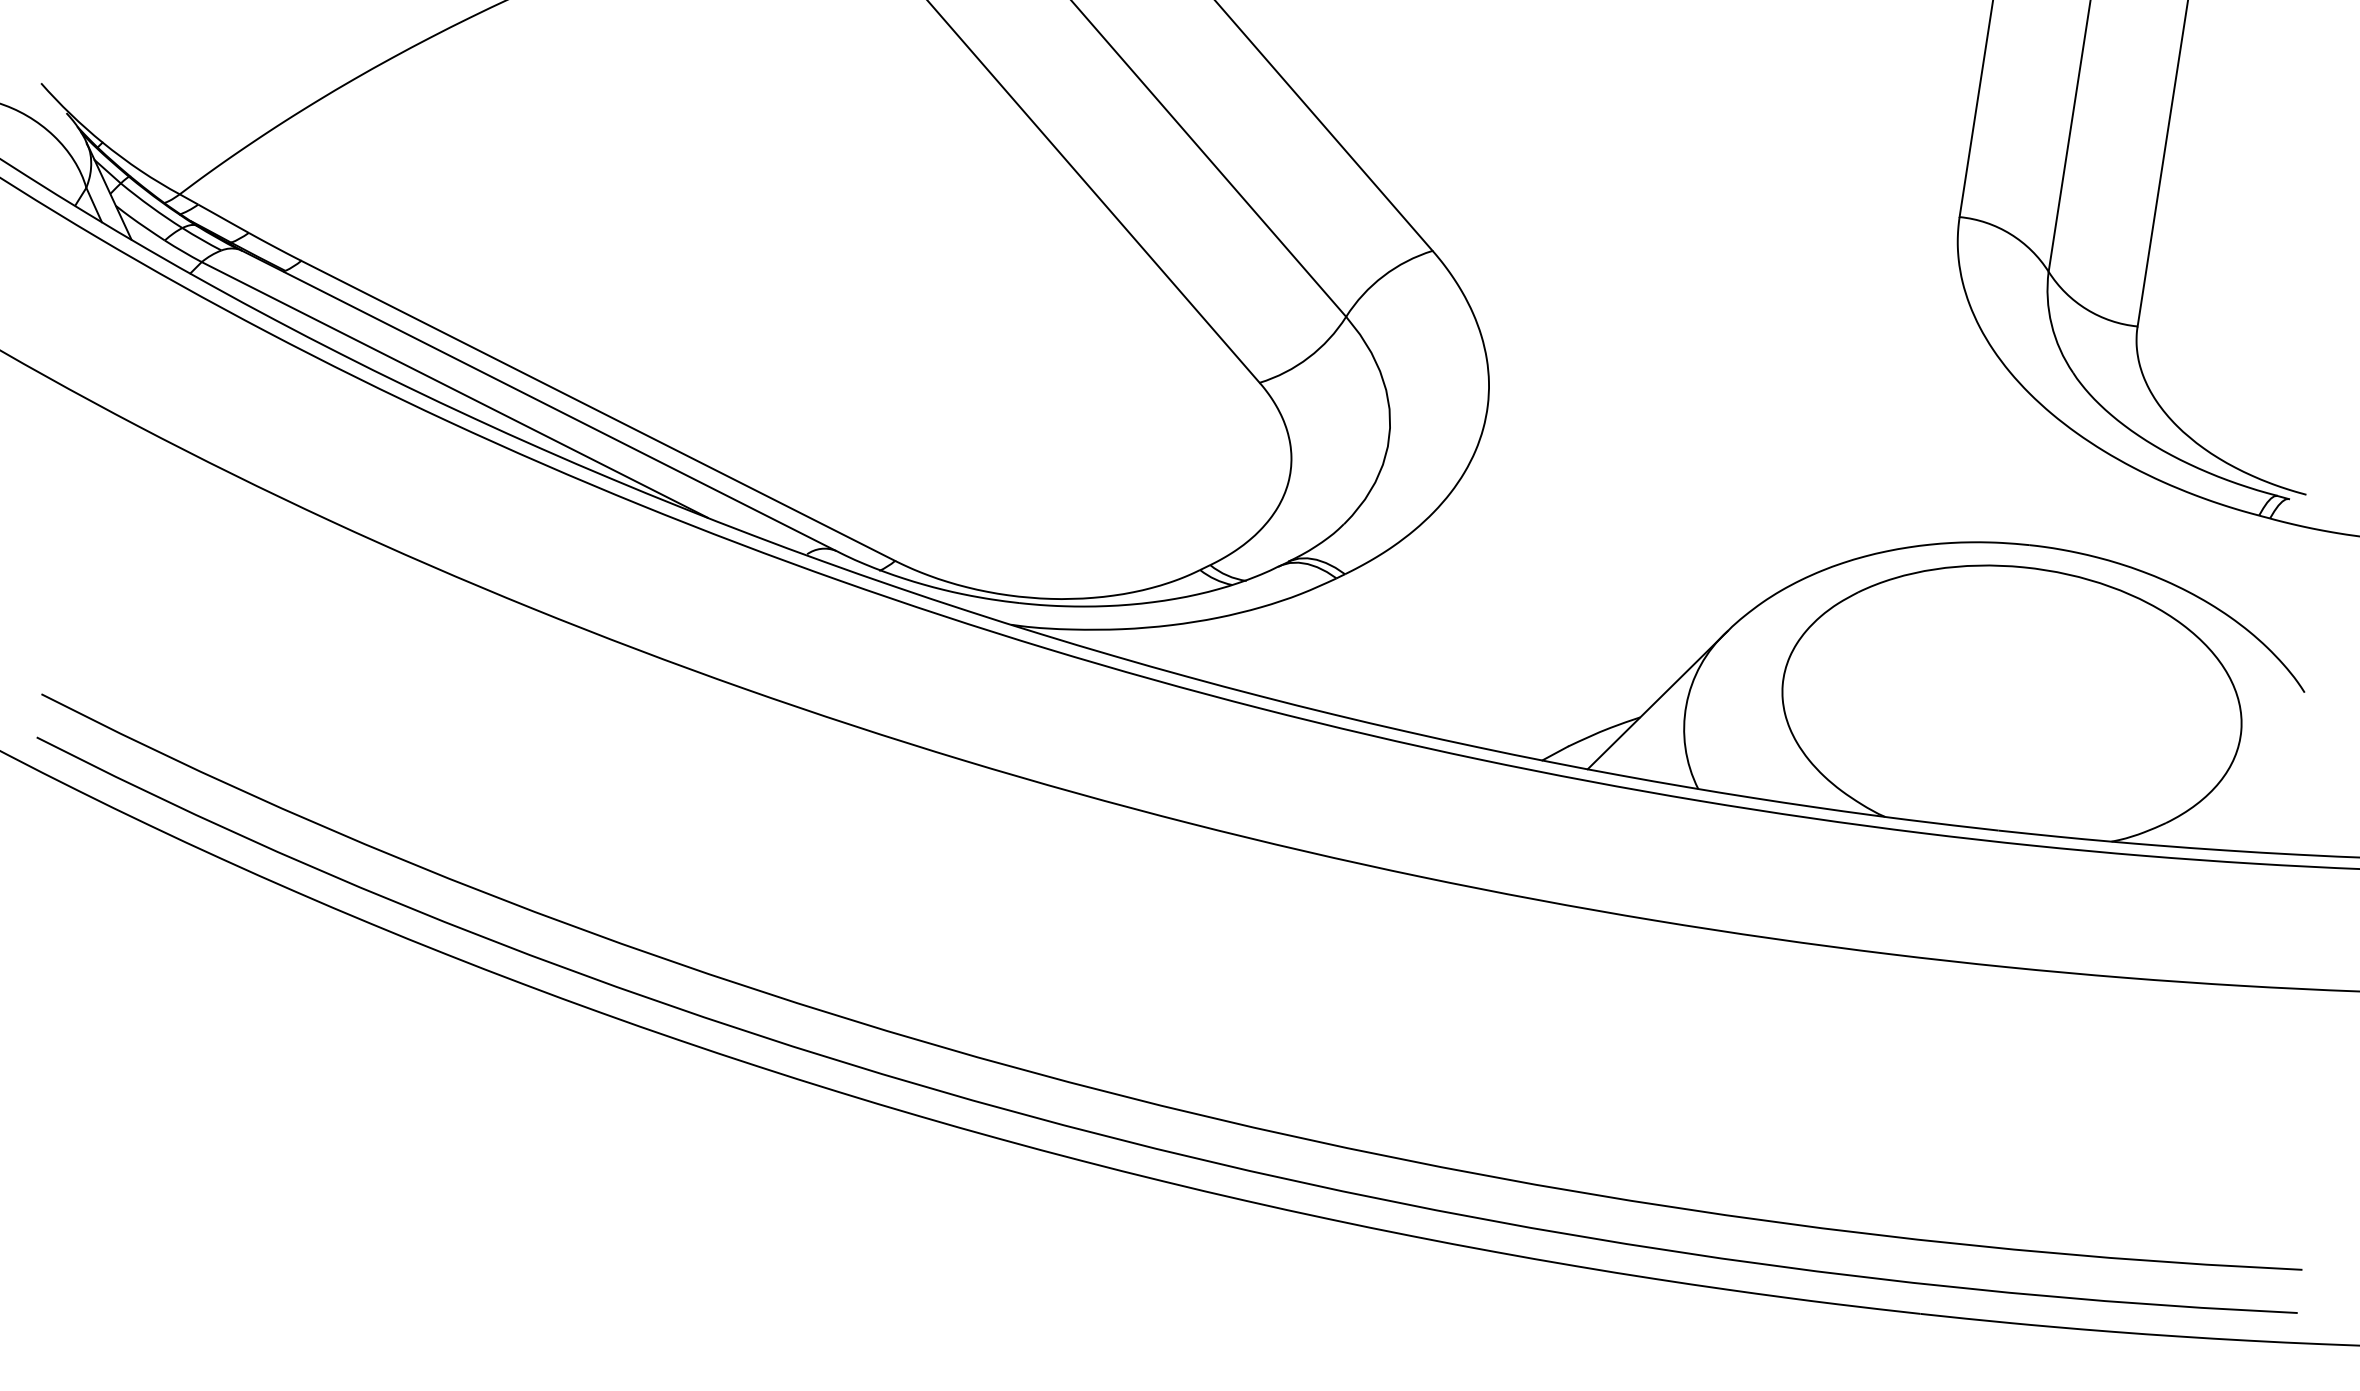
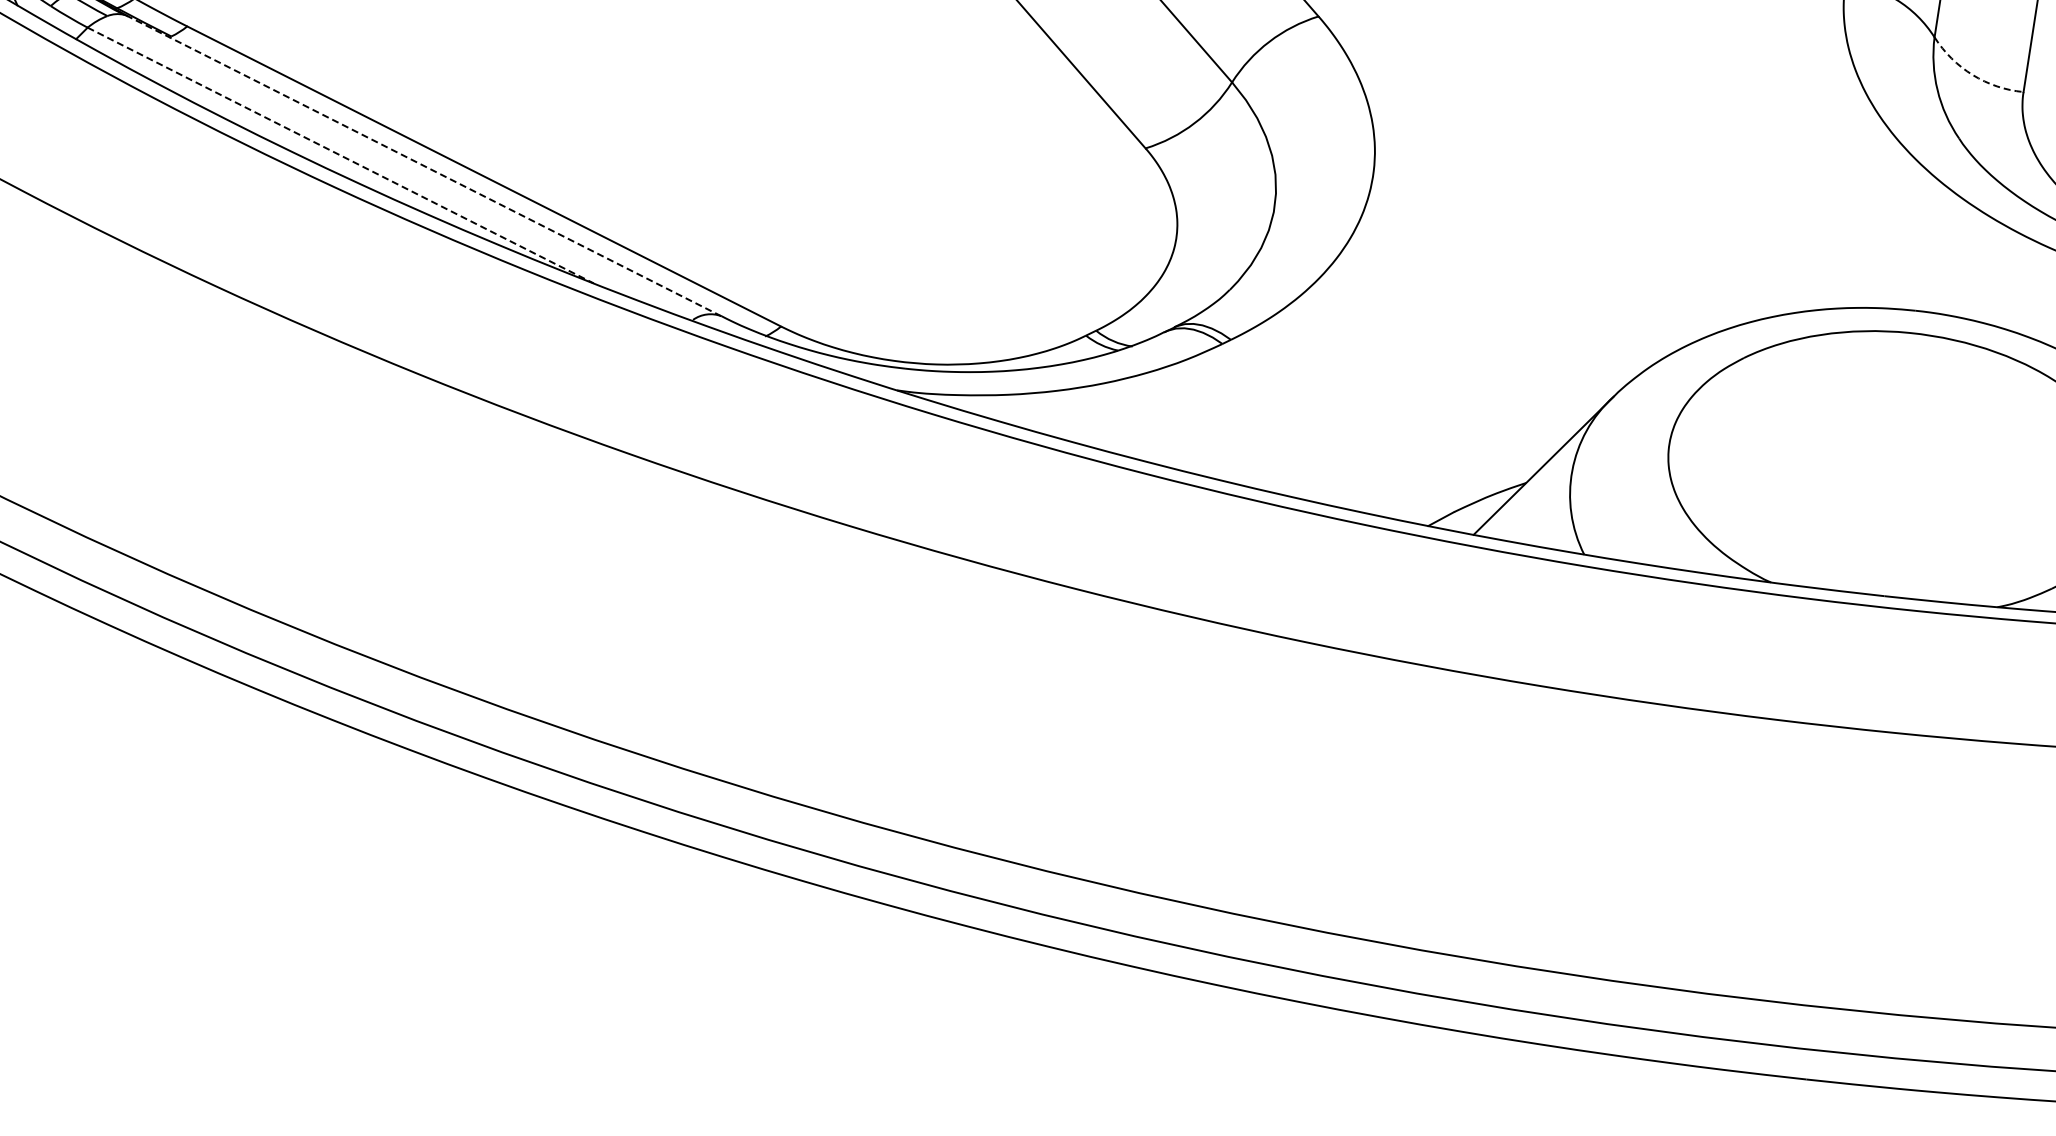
arc: (2086, 309) -> (1972, 75), solid -> dashed
line: (455, 390) -> (341, 156), solid -> dashed
line: (538, 400) -> (424, 166), solid -> dashed

